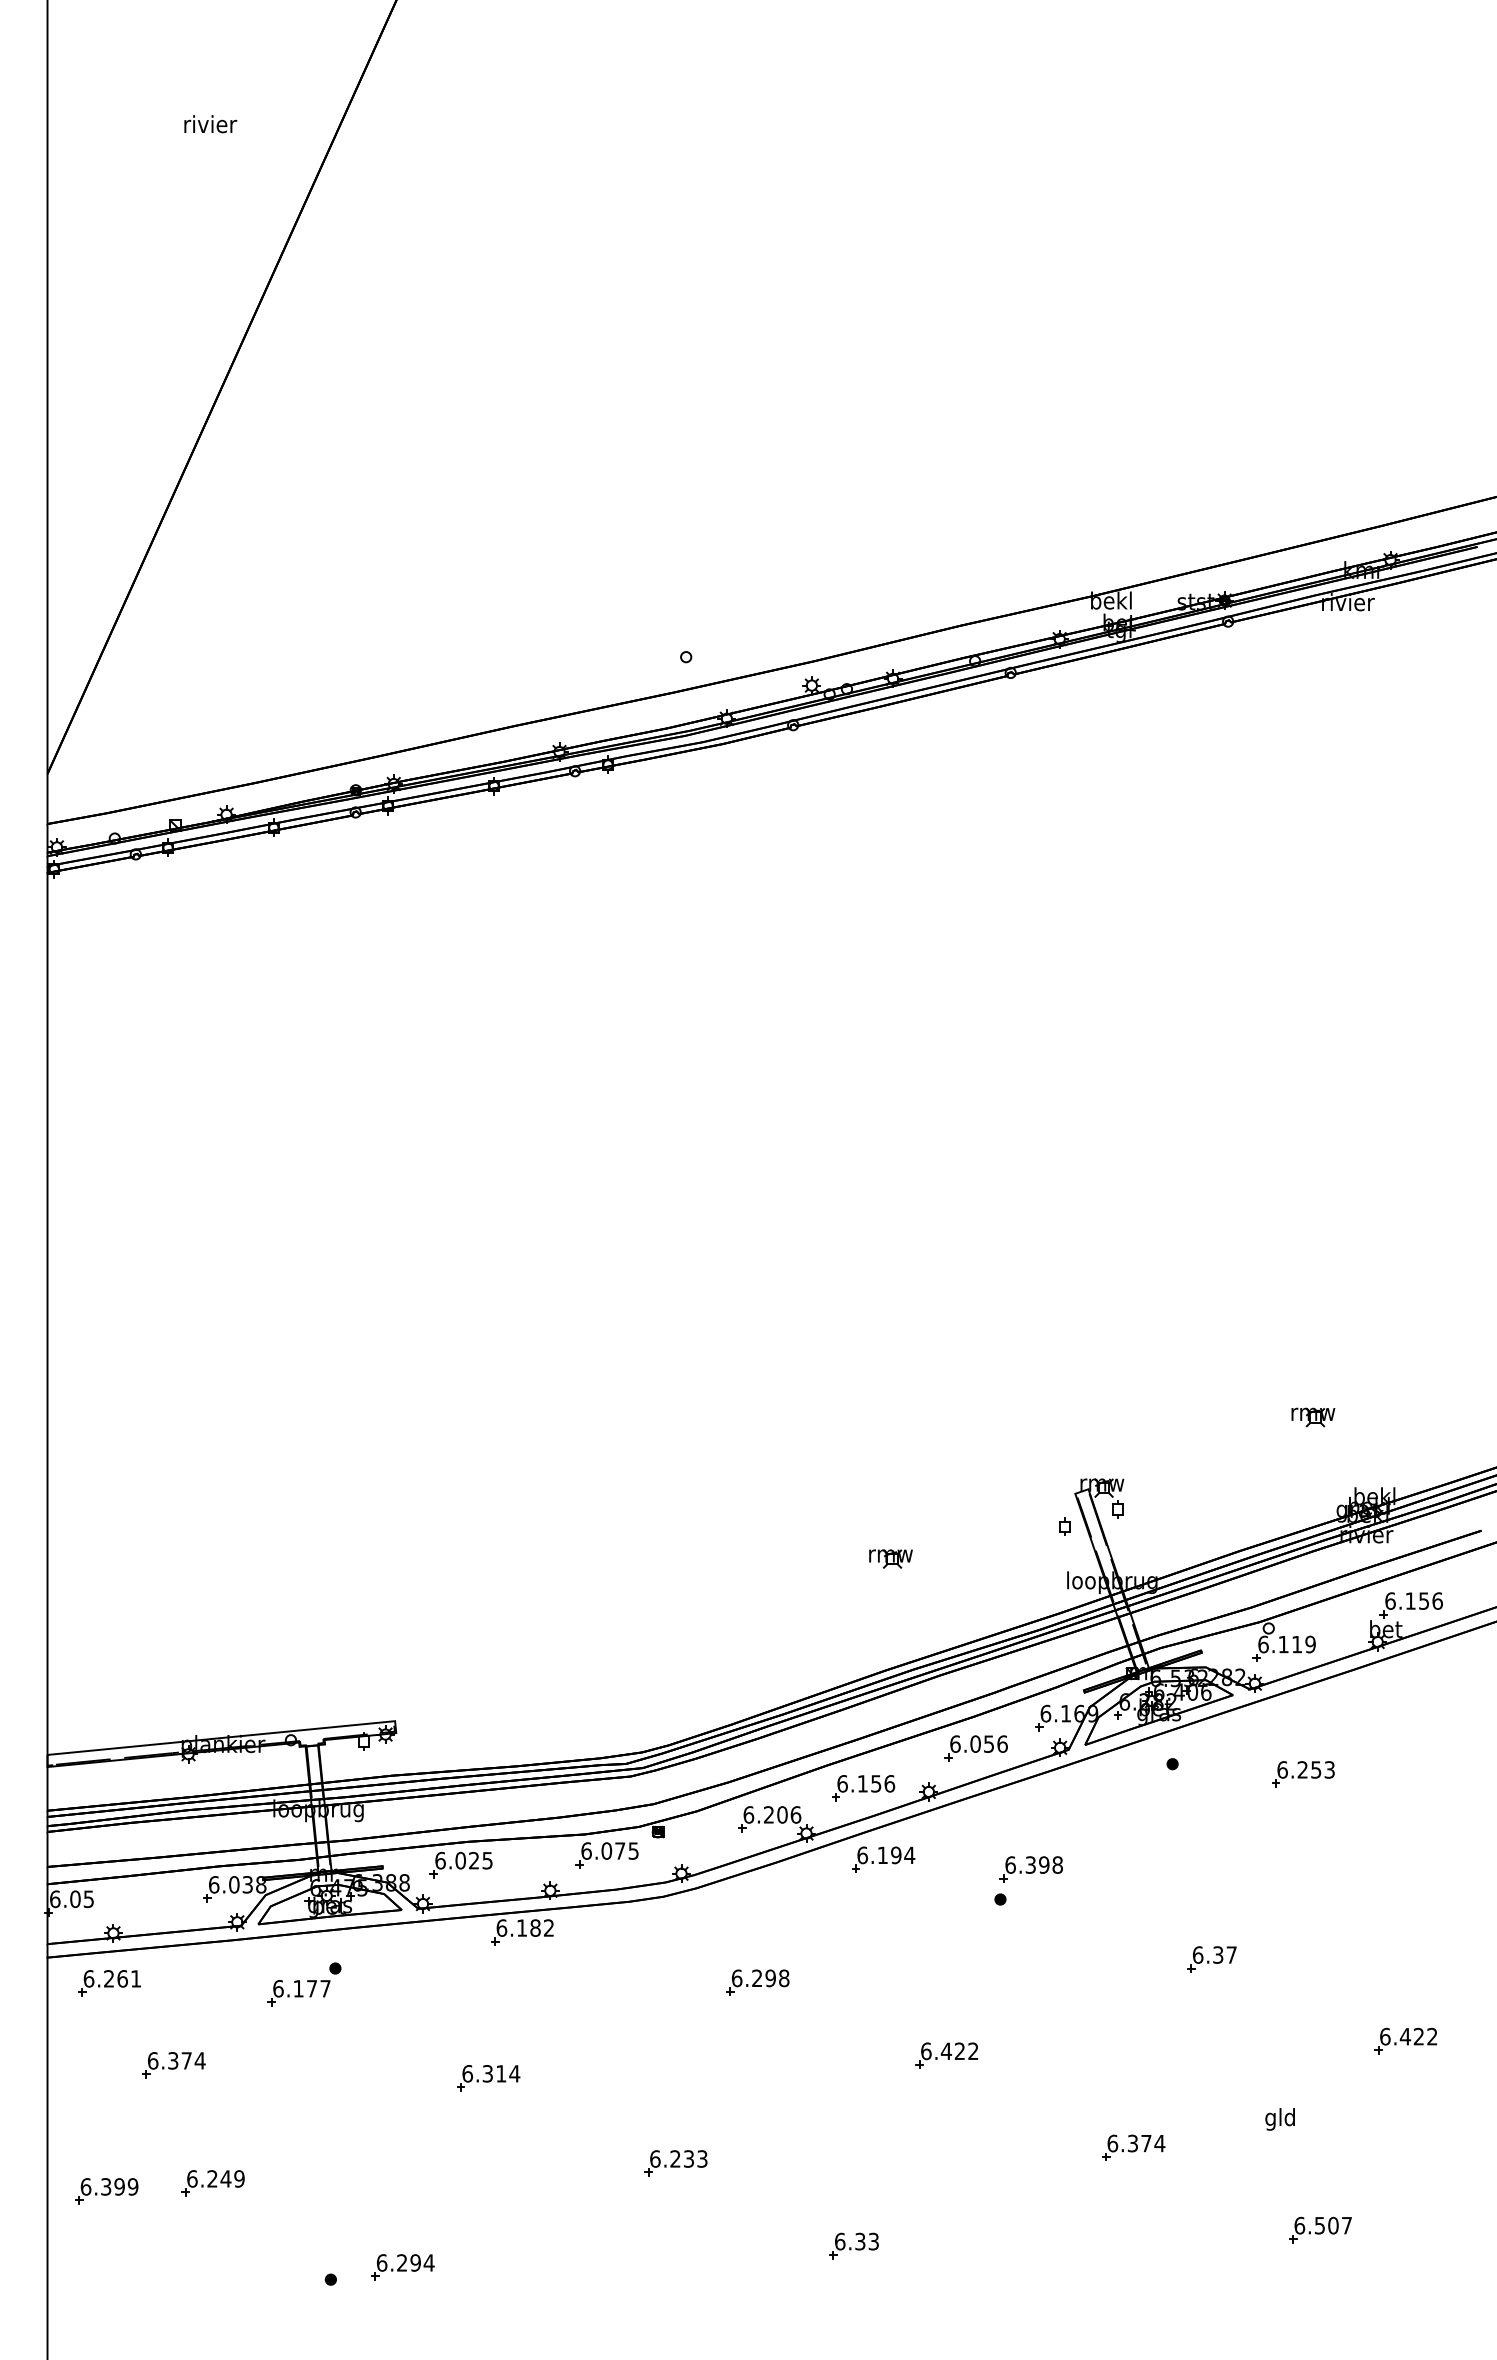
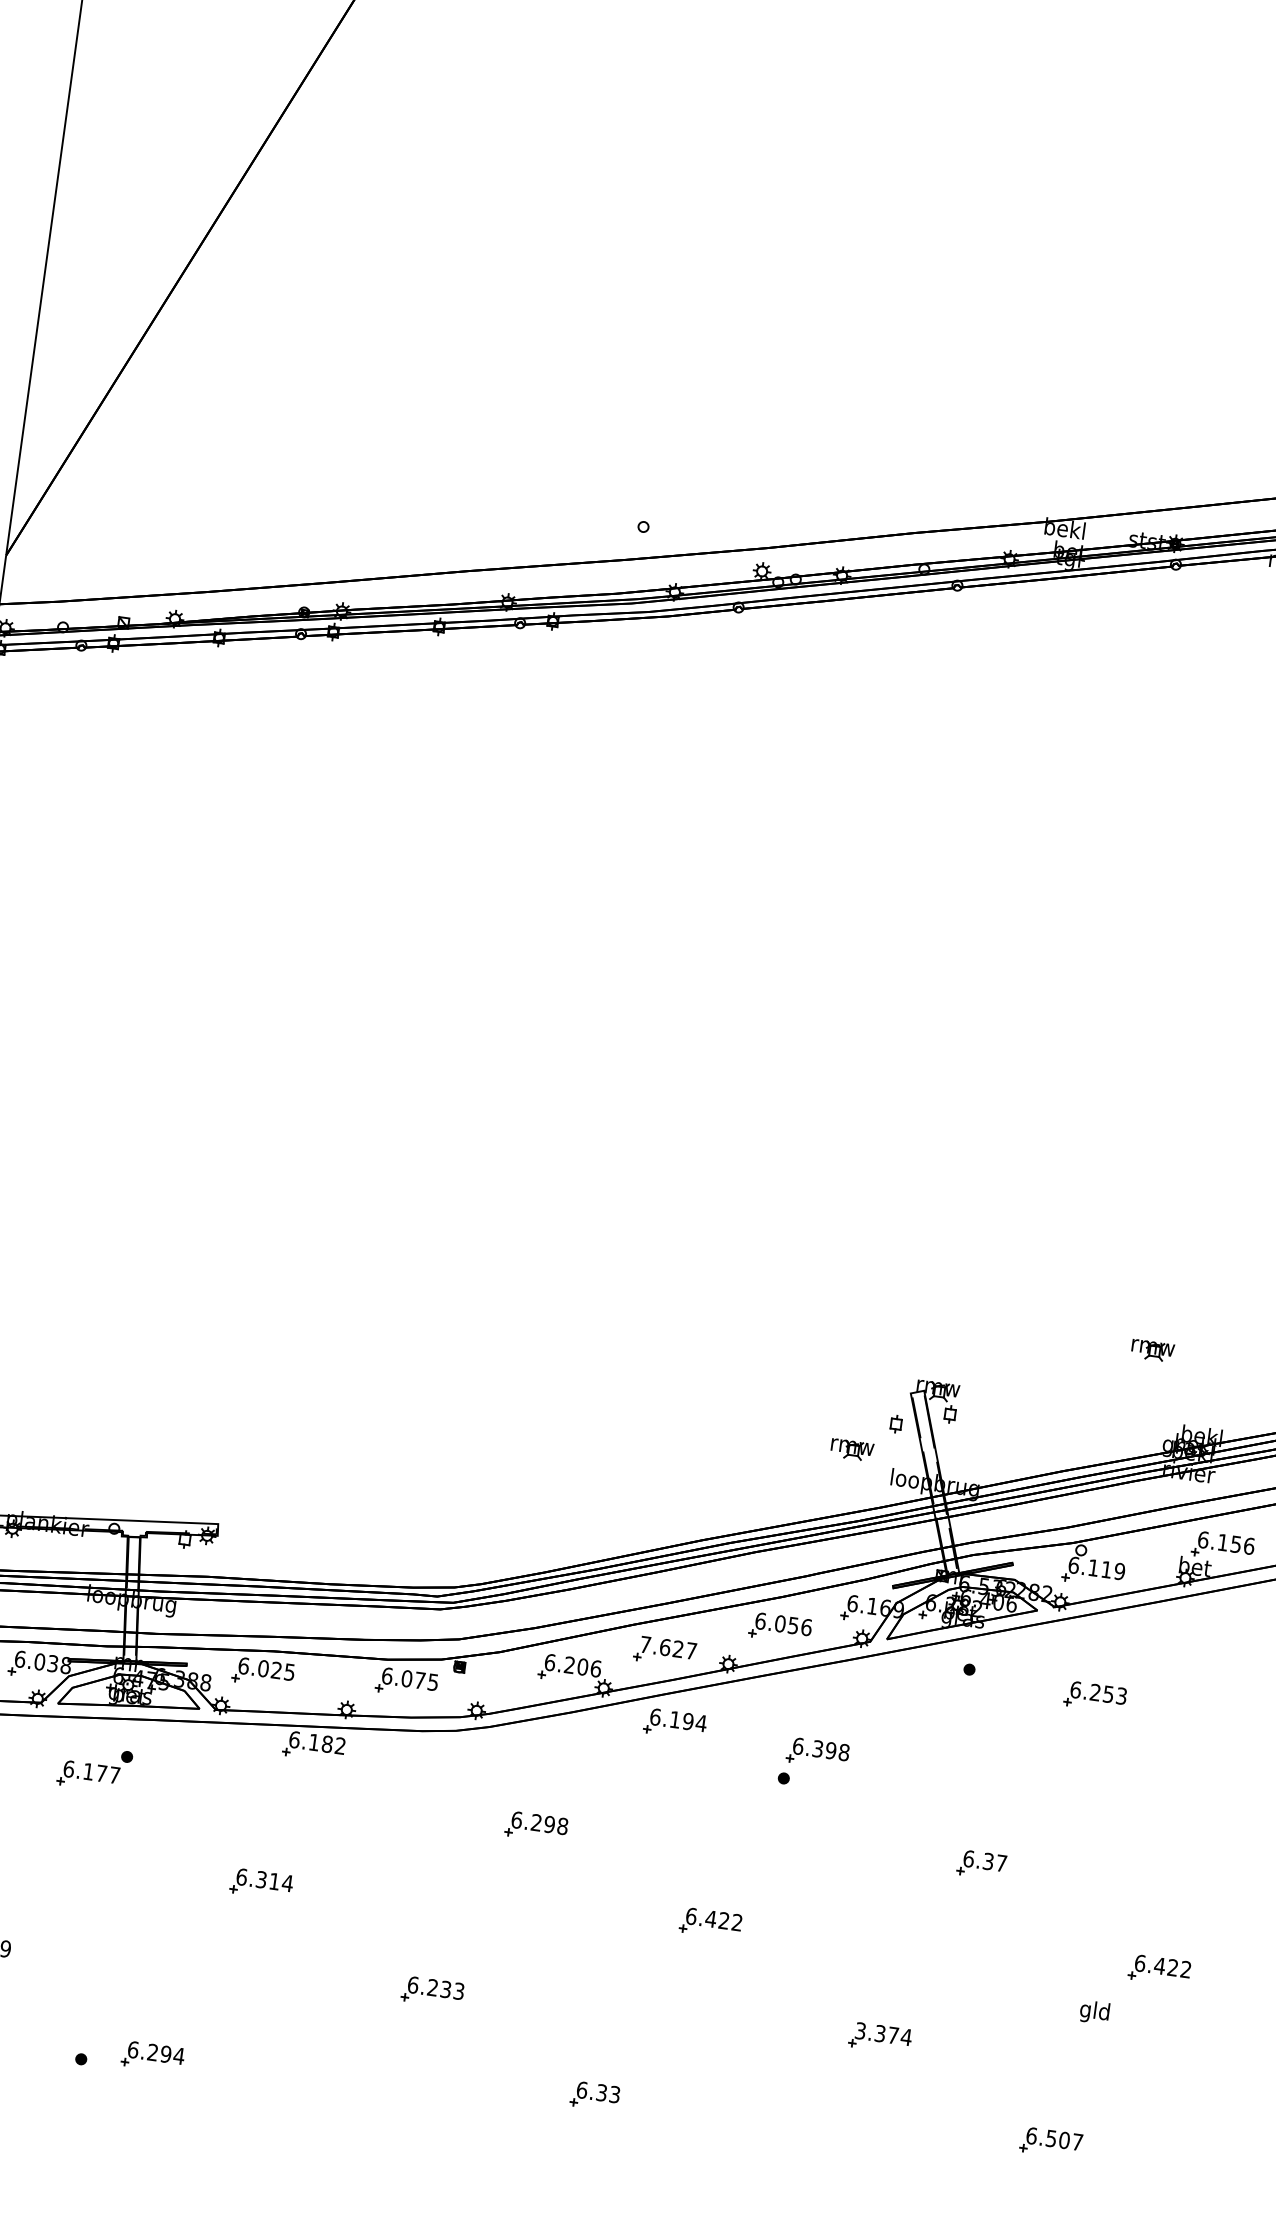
part: (890, 1558) -> (851, 1449), moved
text: (866, 1783) -> (668, 1647), 6.156 -> 7.627
text: (1279, 2119) -> (1094, 2012), moved
text: (1112, 2143) -> (860, 2030), 6.374 -> 3.374

